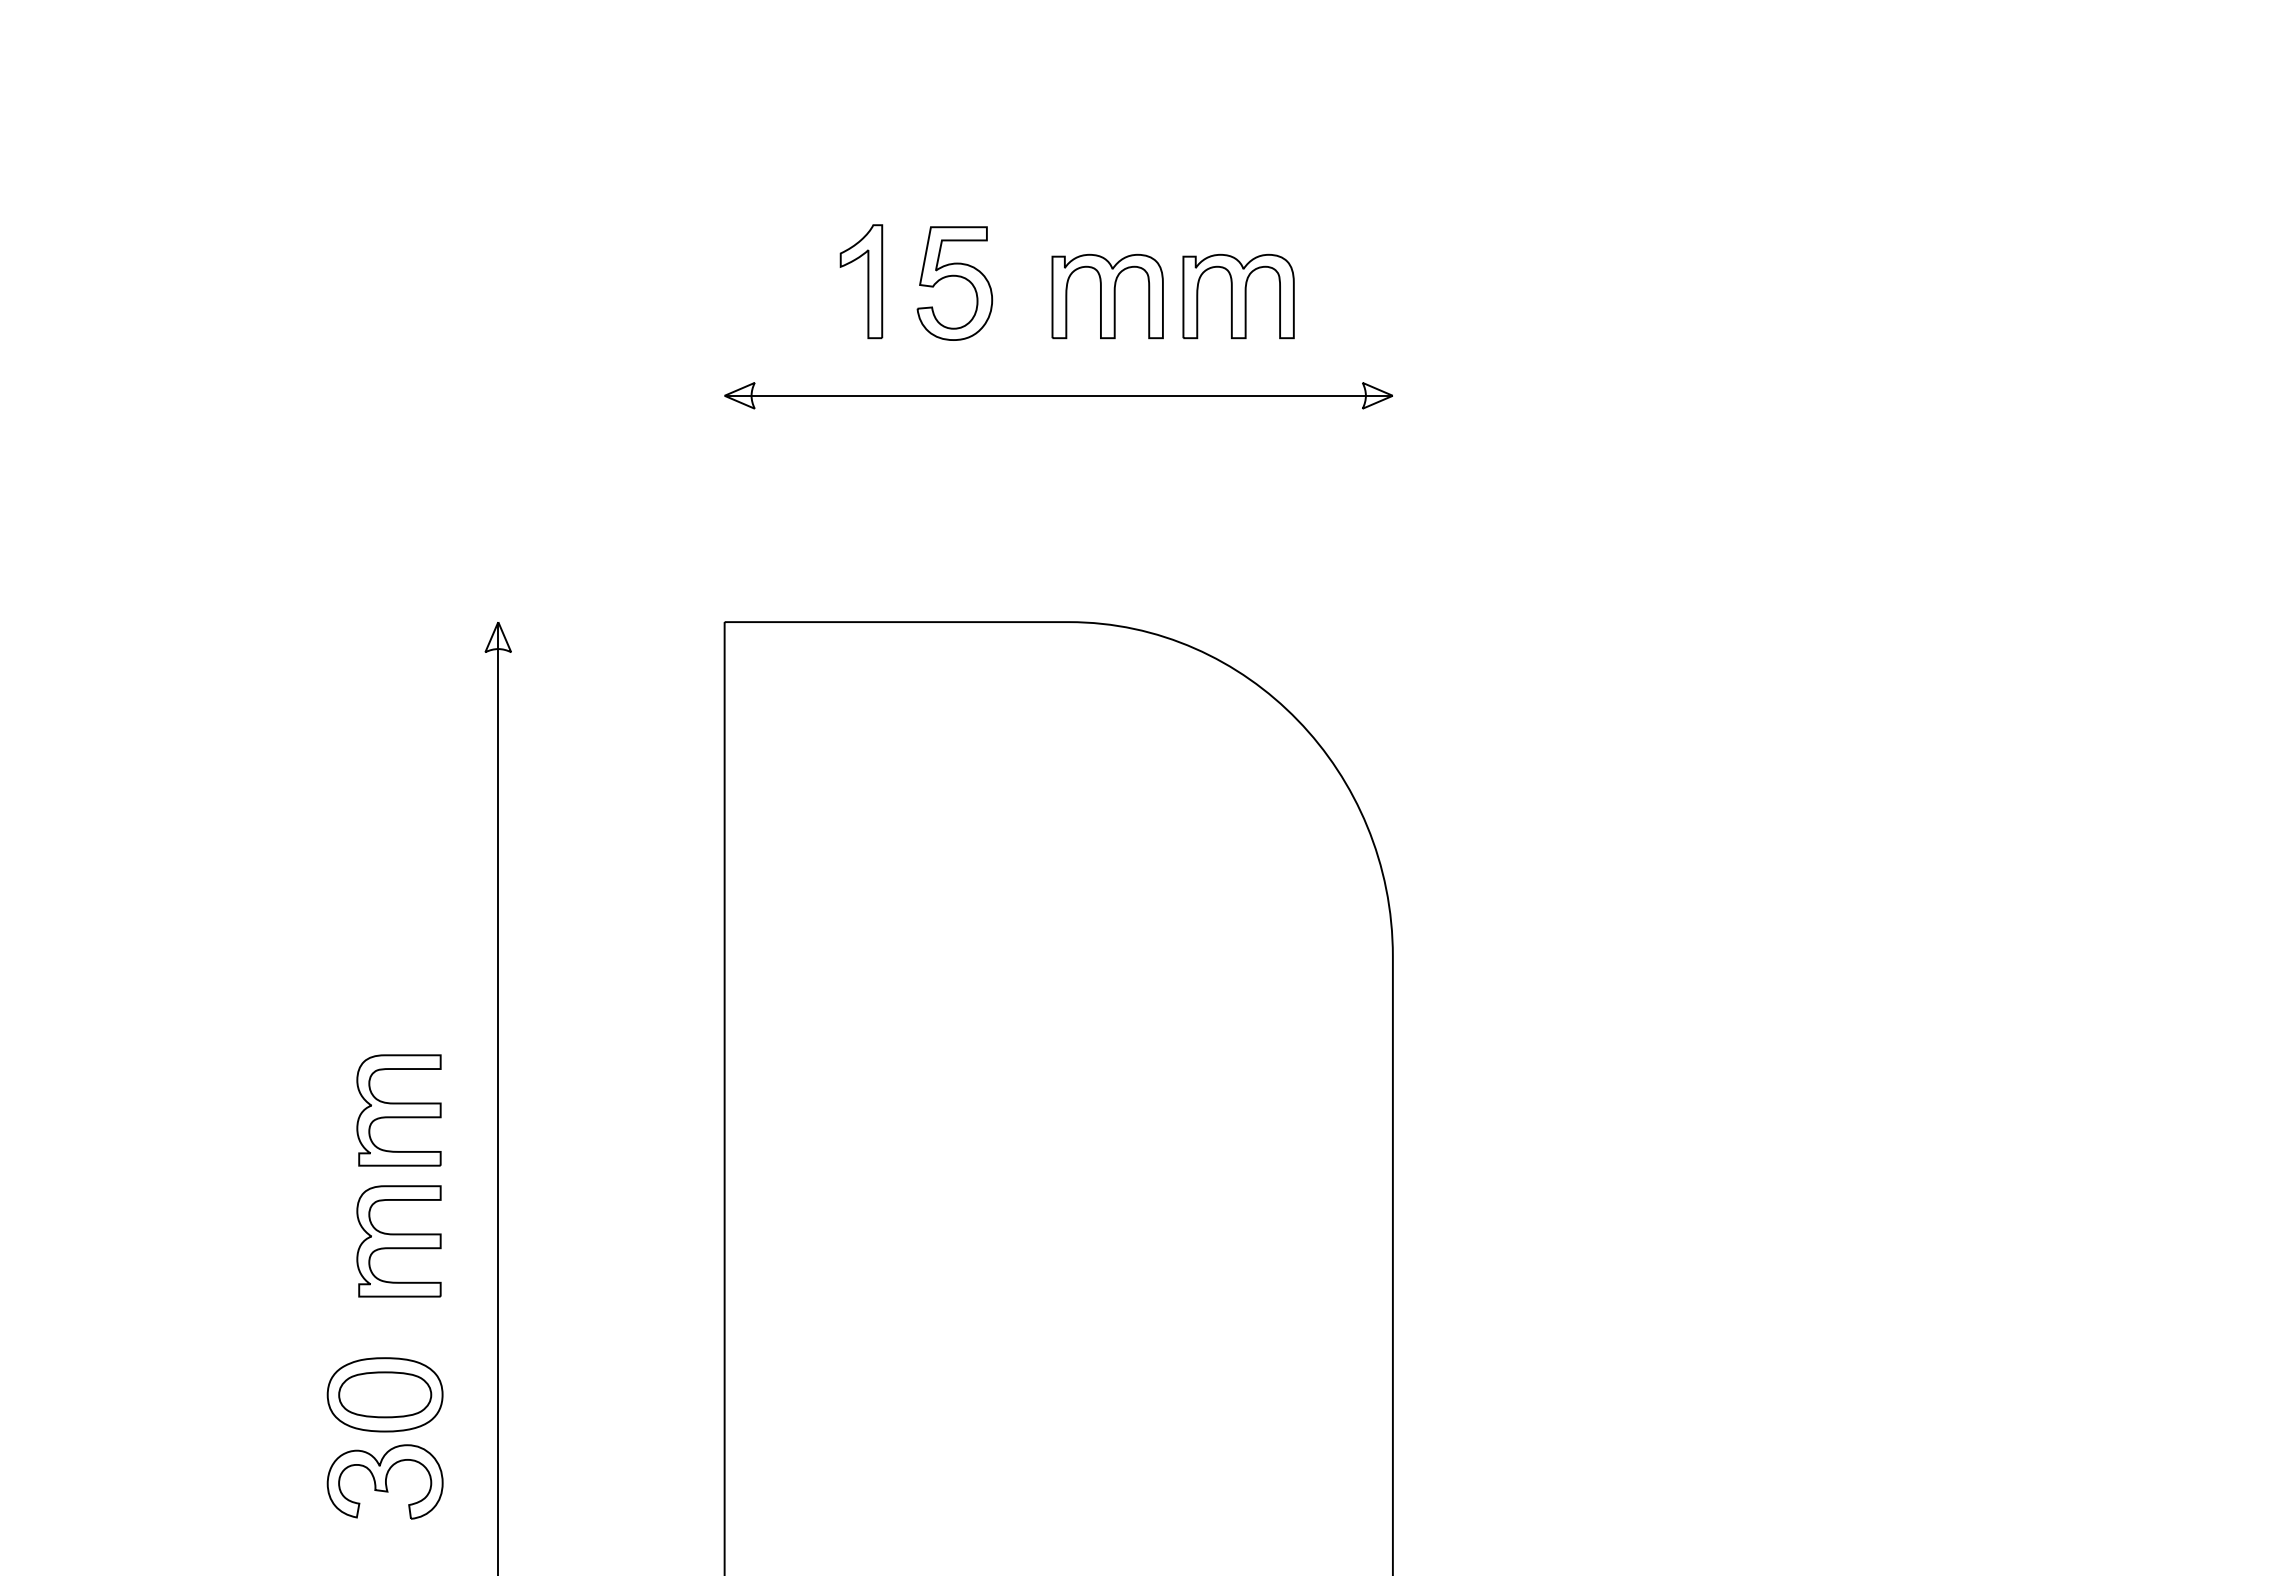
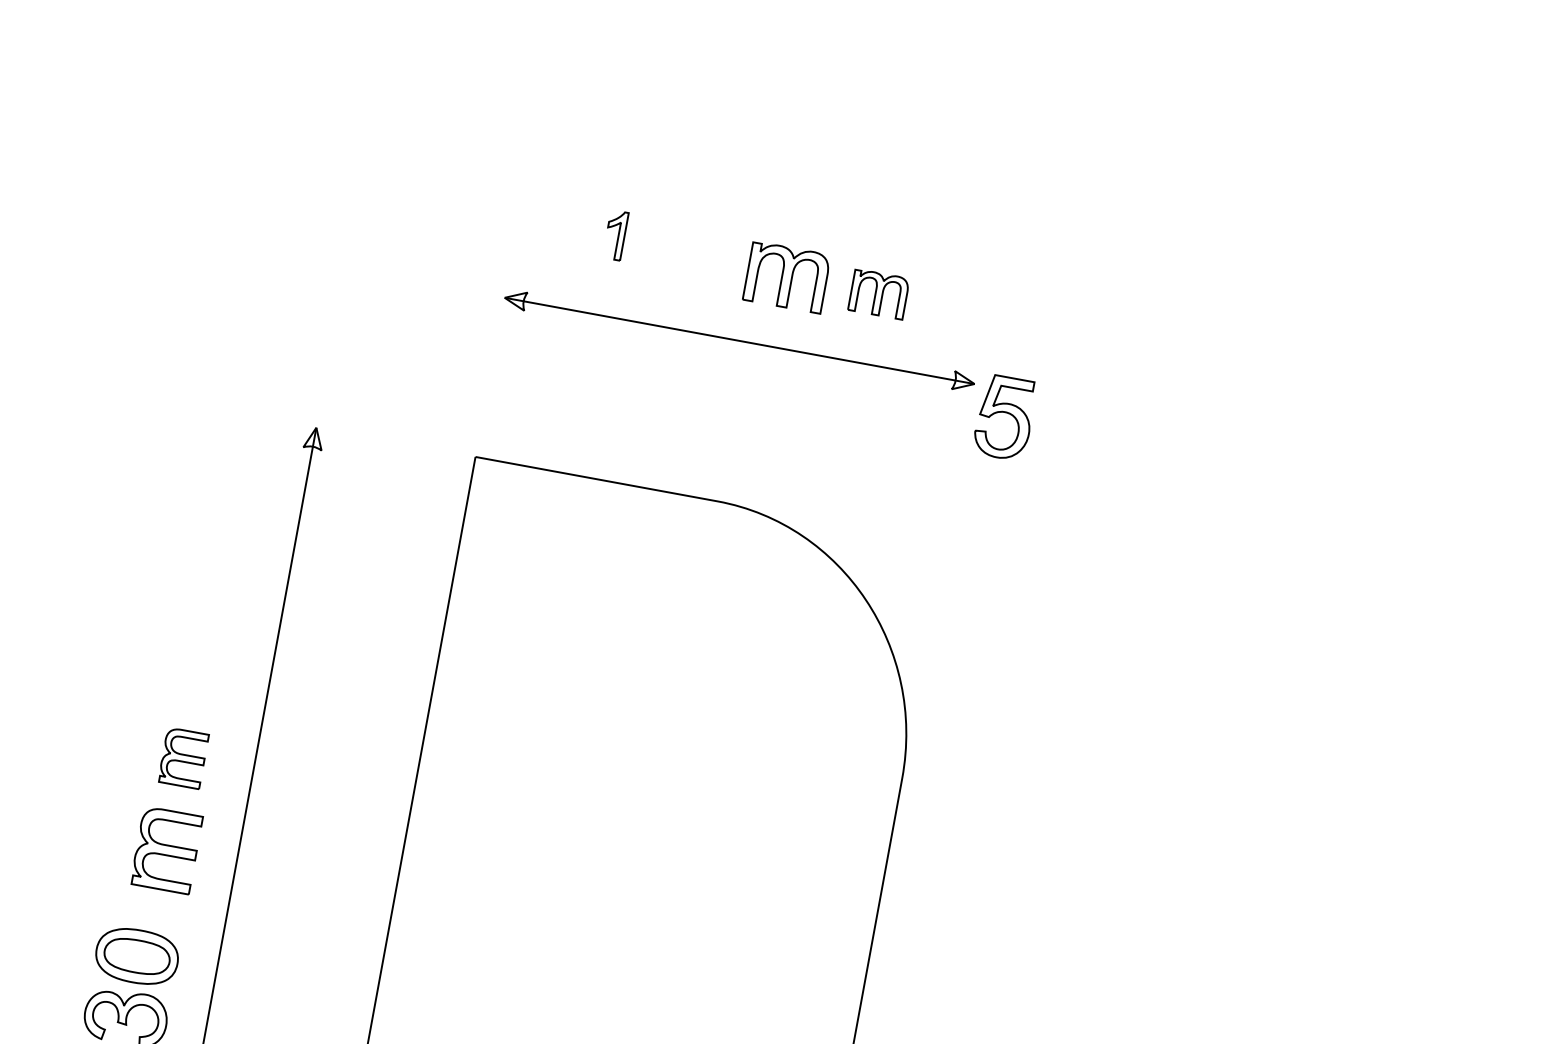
part: (954, 276) -> (1005, 412), moved
part: (861, 281) -> (615, 235), size x0.6
part: (1238, 296) -> (878, 294), size x0.7
part: (398, 1110) -> (183, 758), size x0.7

